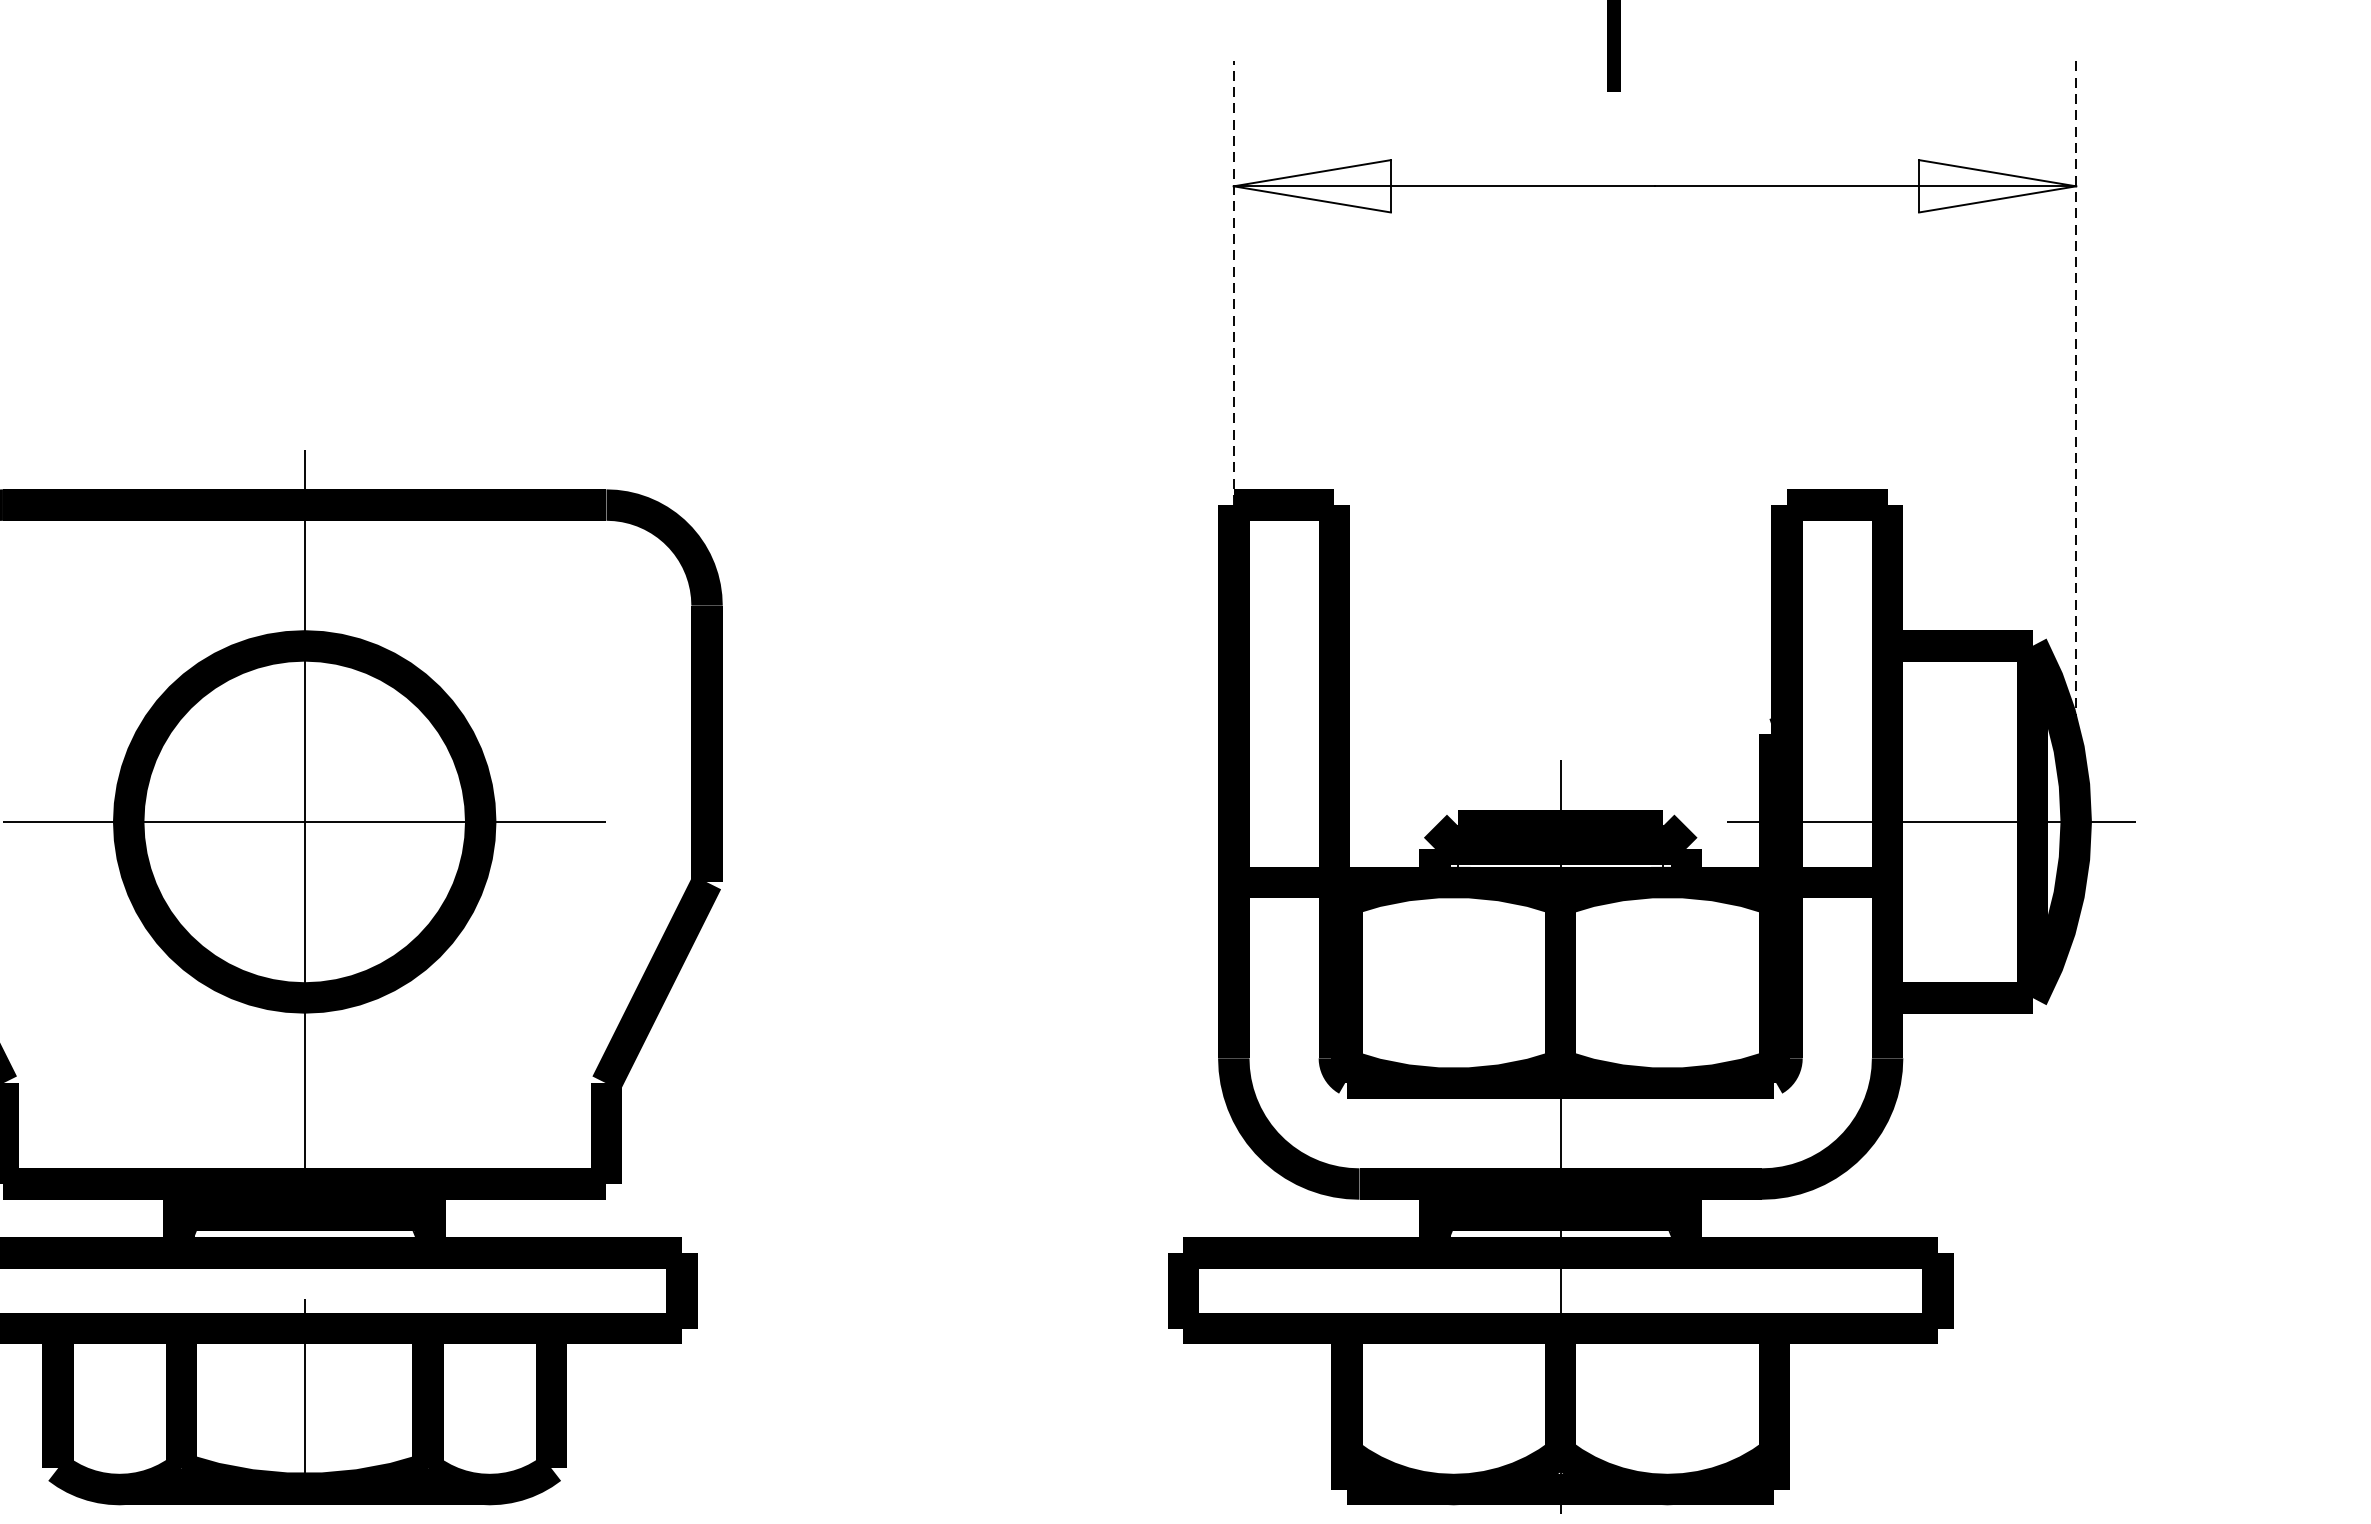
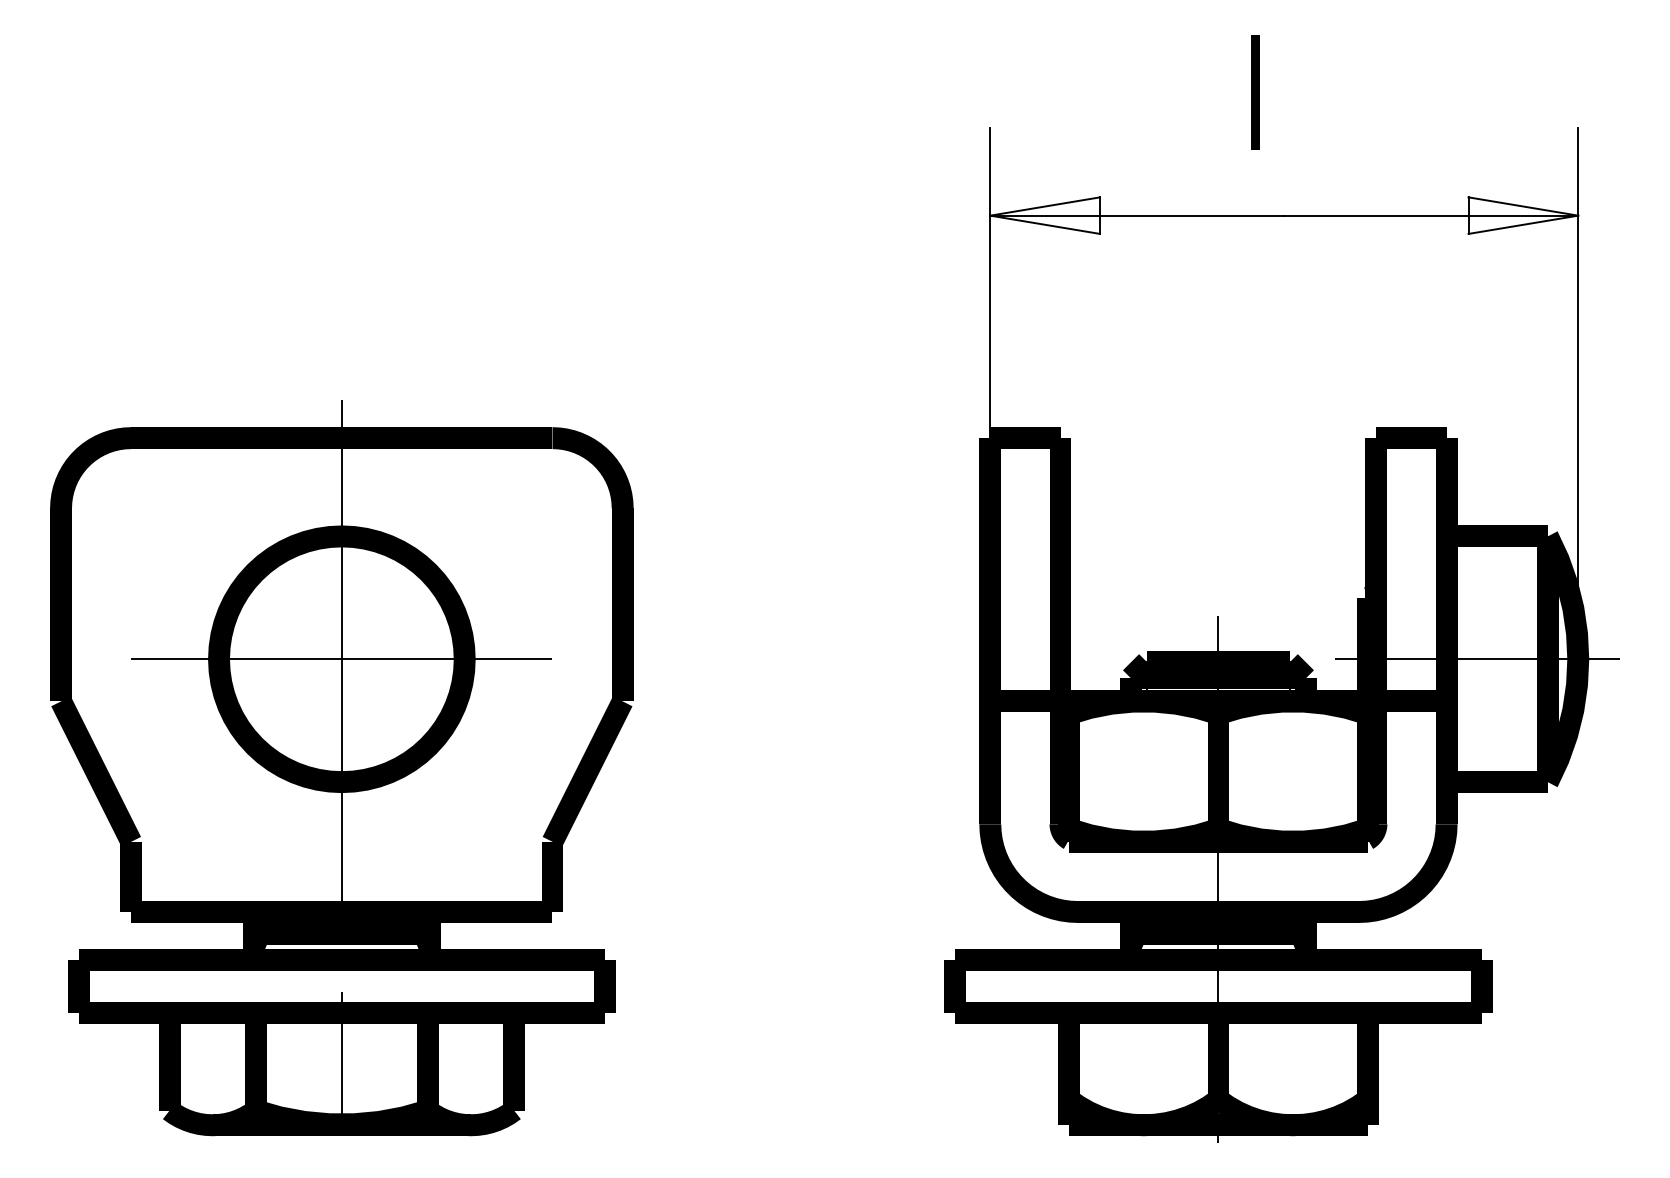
line: (1234, 282) -> (990, 282), dashed -> solid
line: (2076, 441) -> (1578, 393), dashed -> solid

